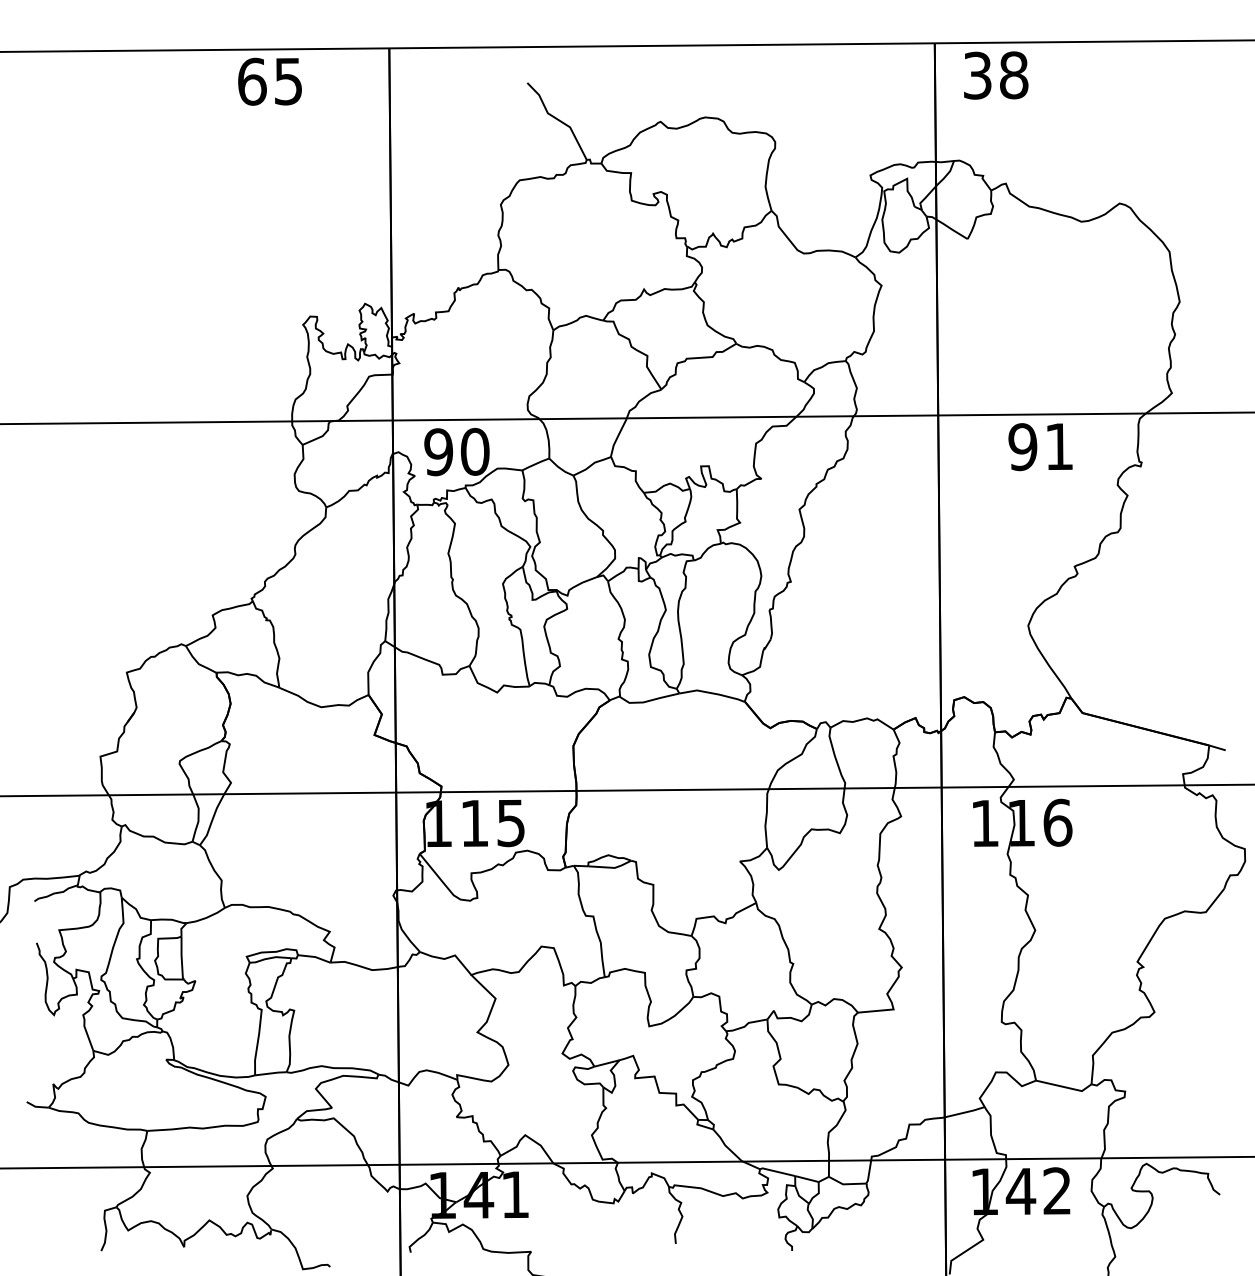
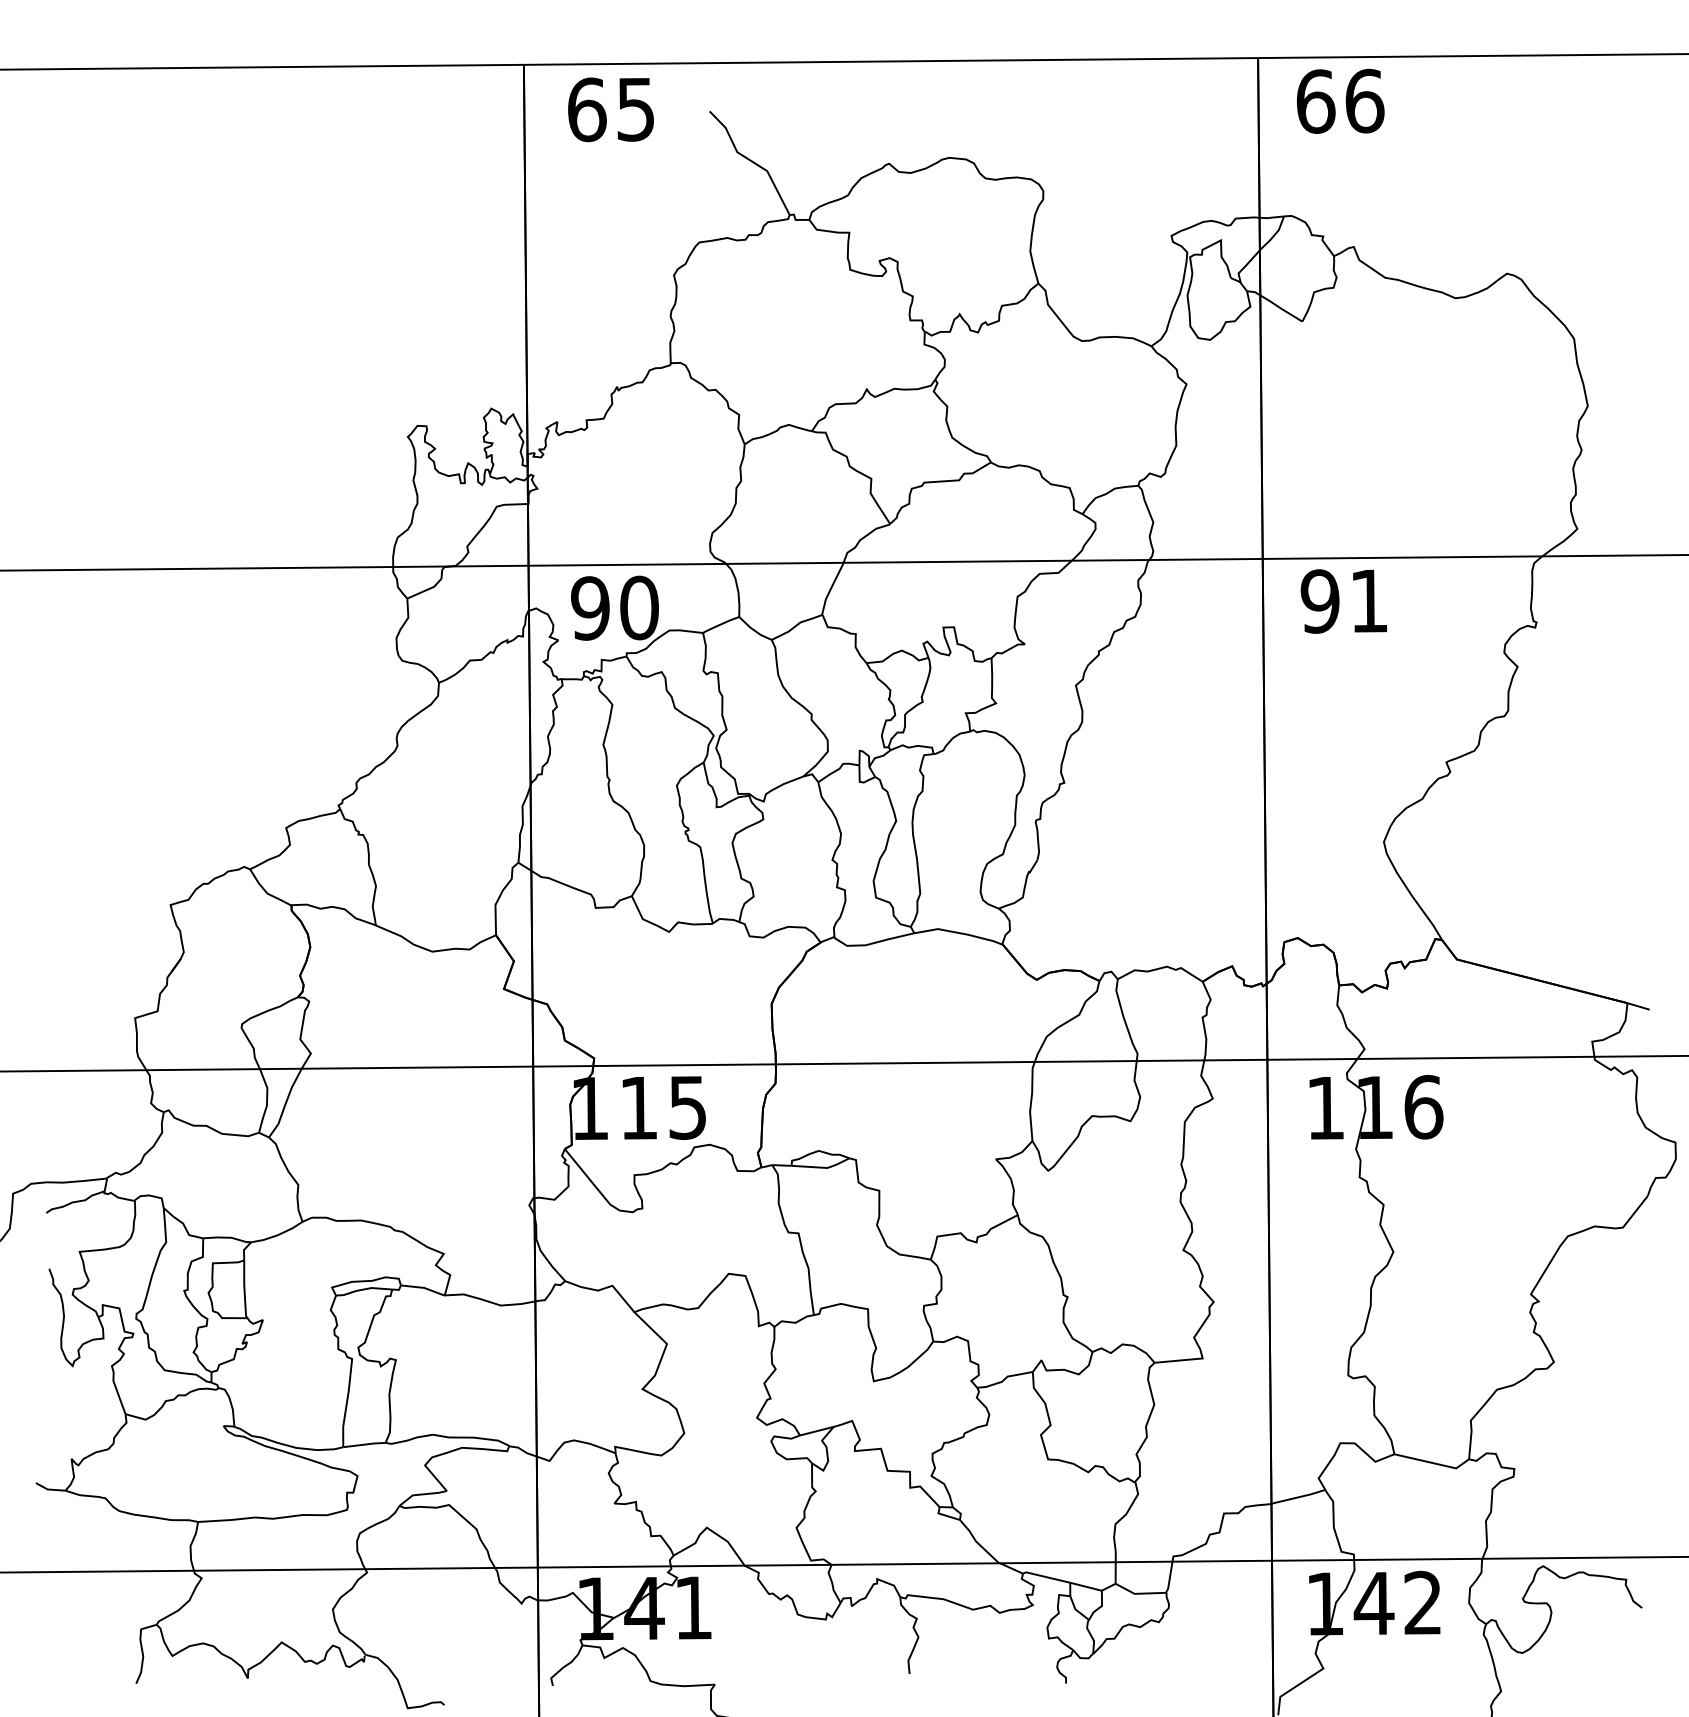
text: (995, 75) -> (1339, 101), 38 -> 66
text: (269, 81) -> (610, 109), moved
text: (1040, 447) -> (1343, 602), moved

